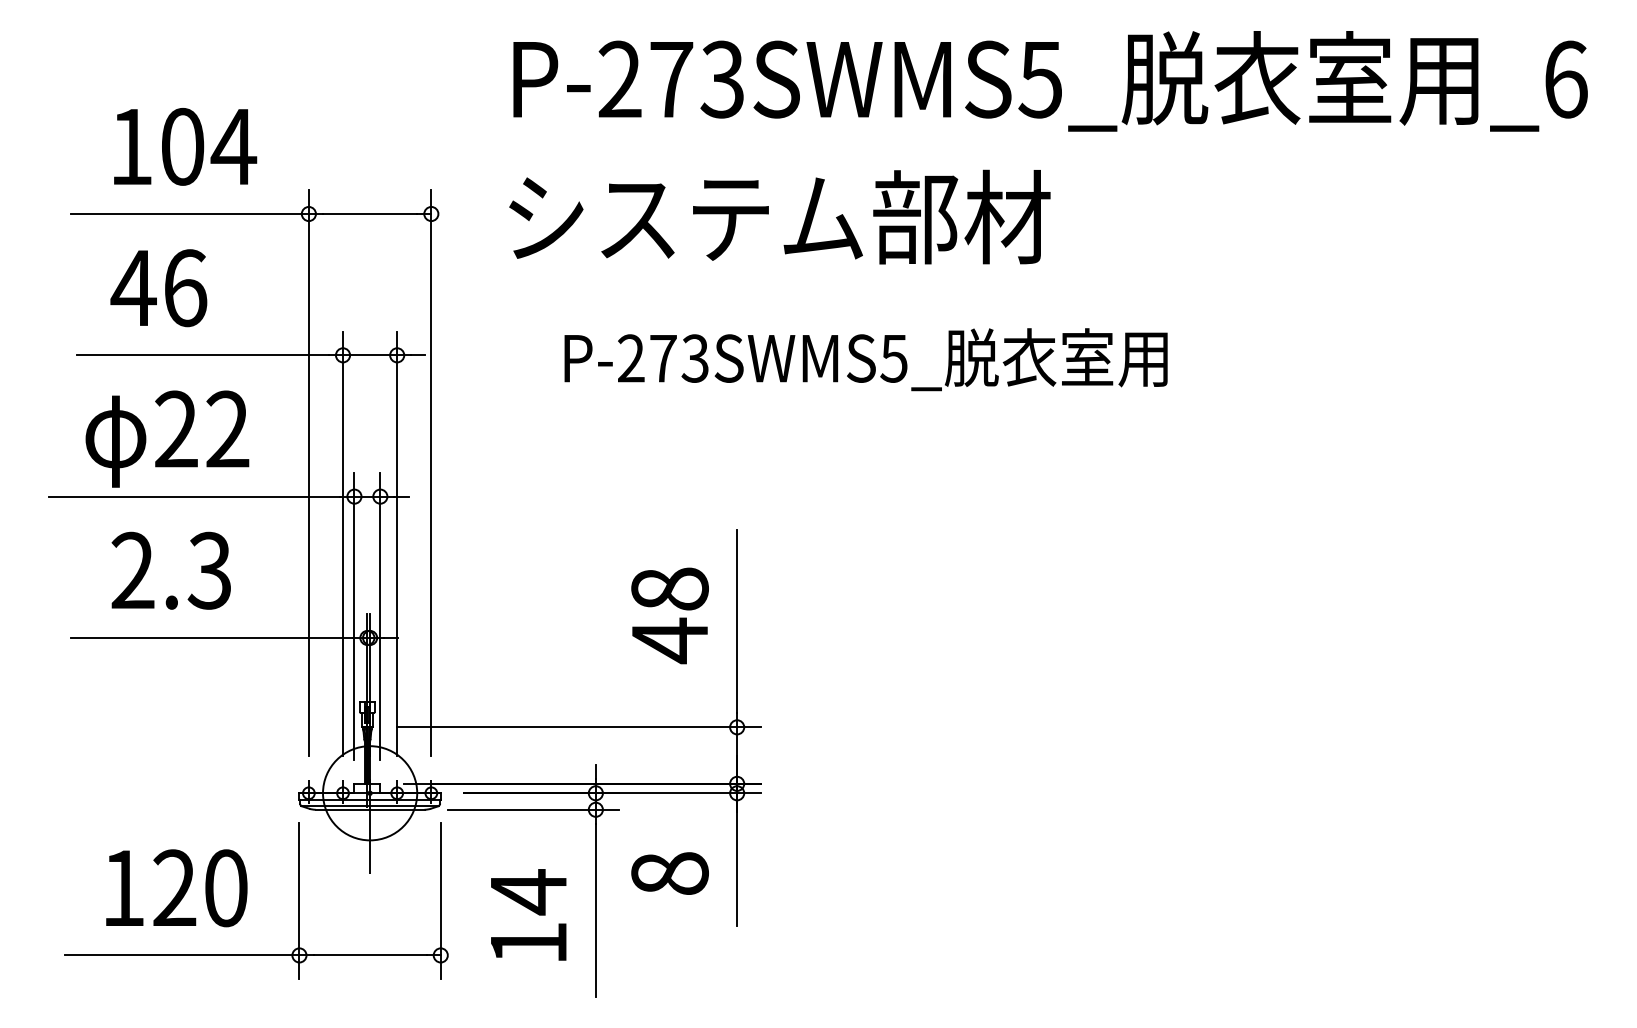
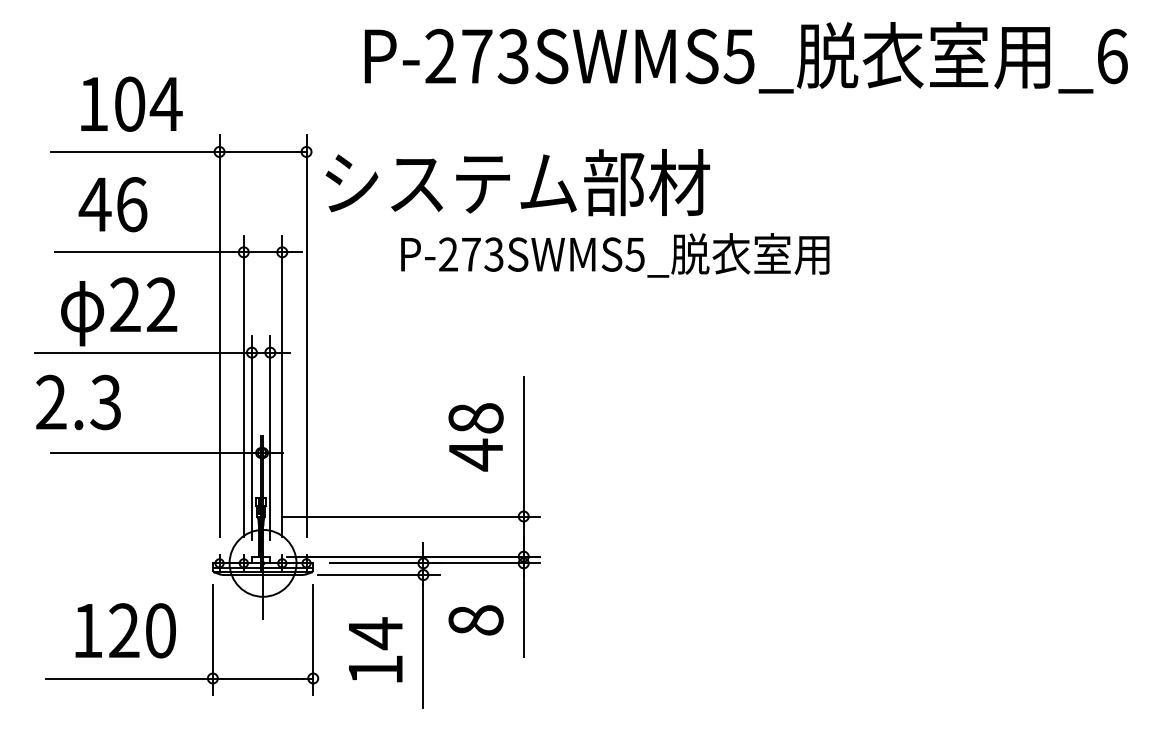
text: (779, 216) -> (517, 182), moved
text: (170, 570) -> (77, 402), moved

